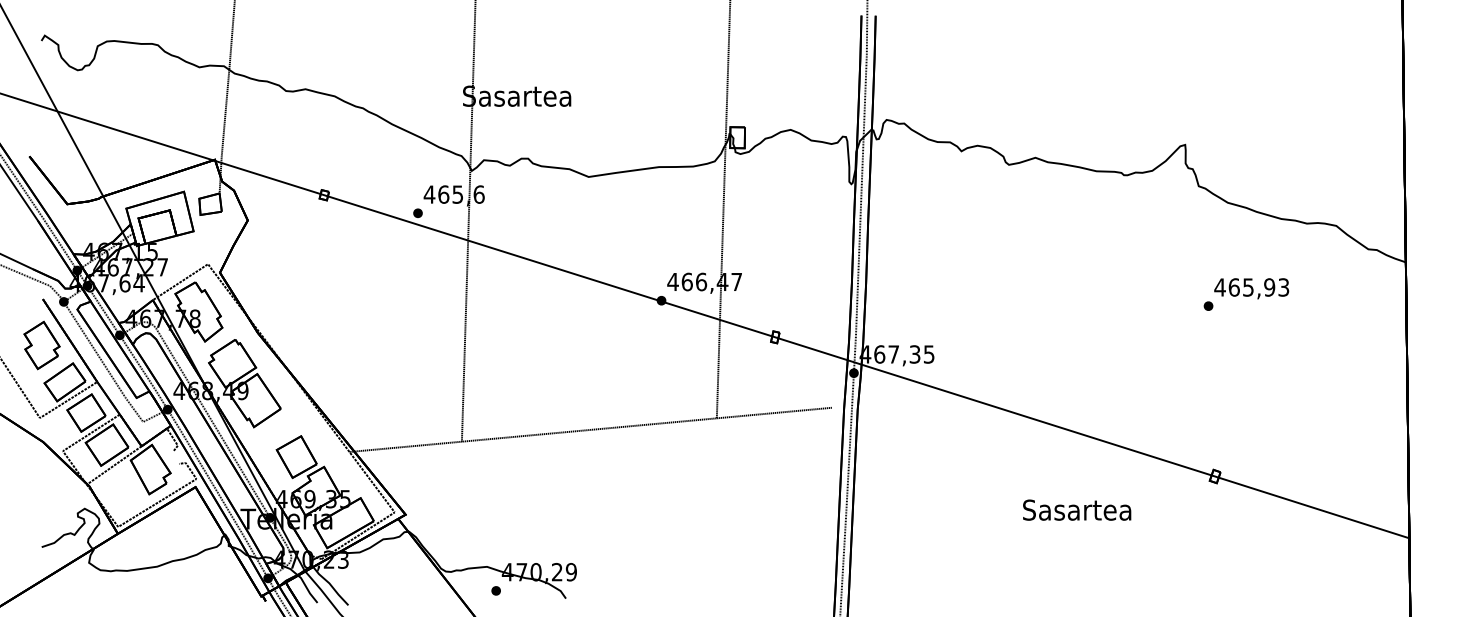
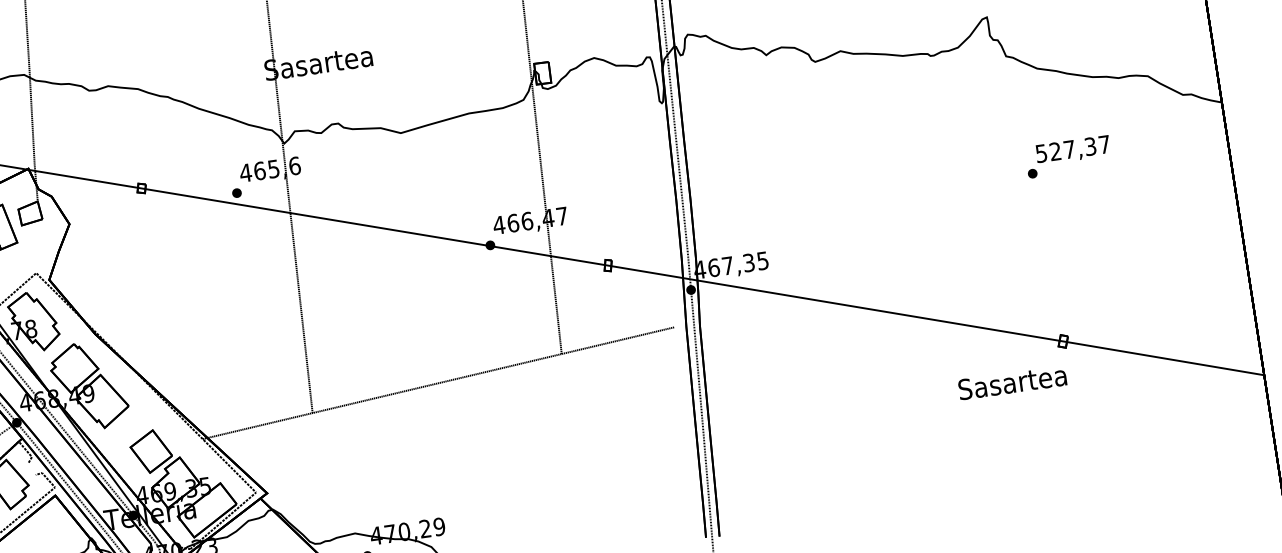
text: (1251, 287) -> (1072, 149), 465,93 -> 527,37
text: (1077, 509) -> (1012, 381), moved

